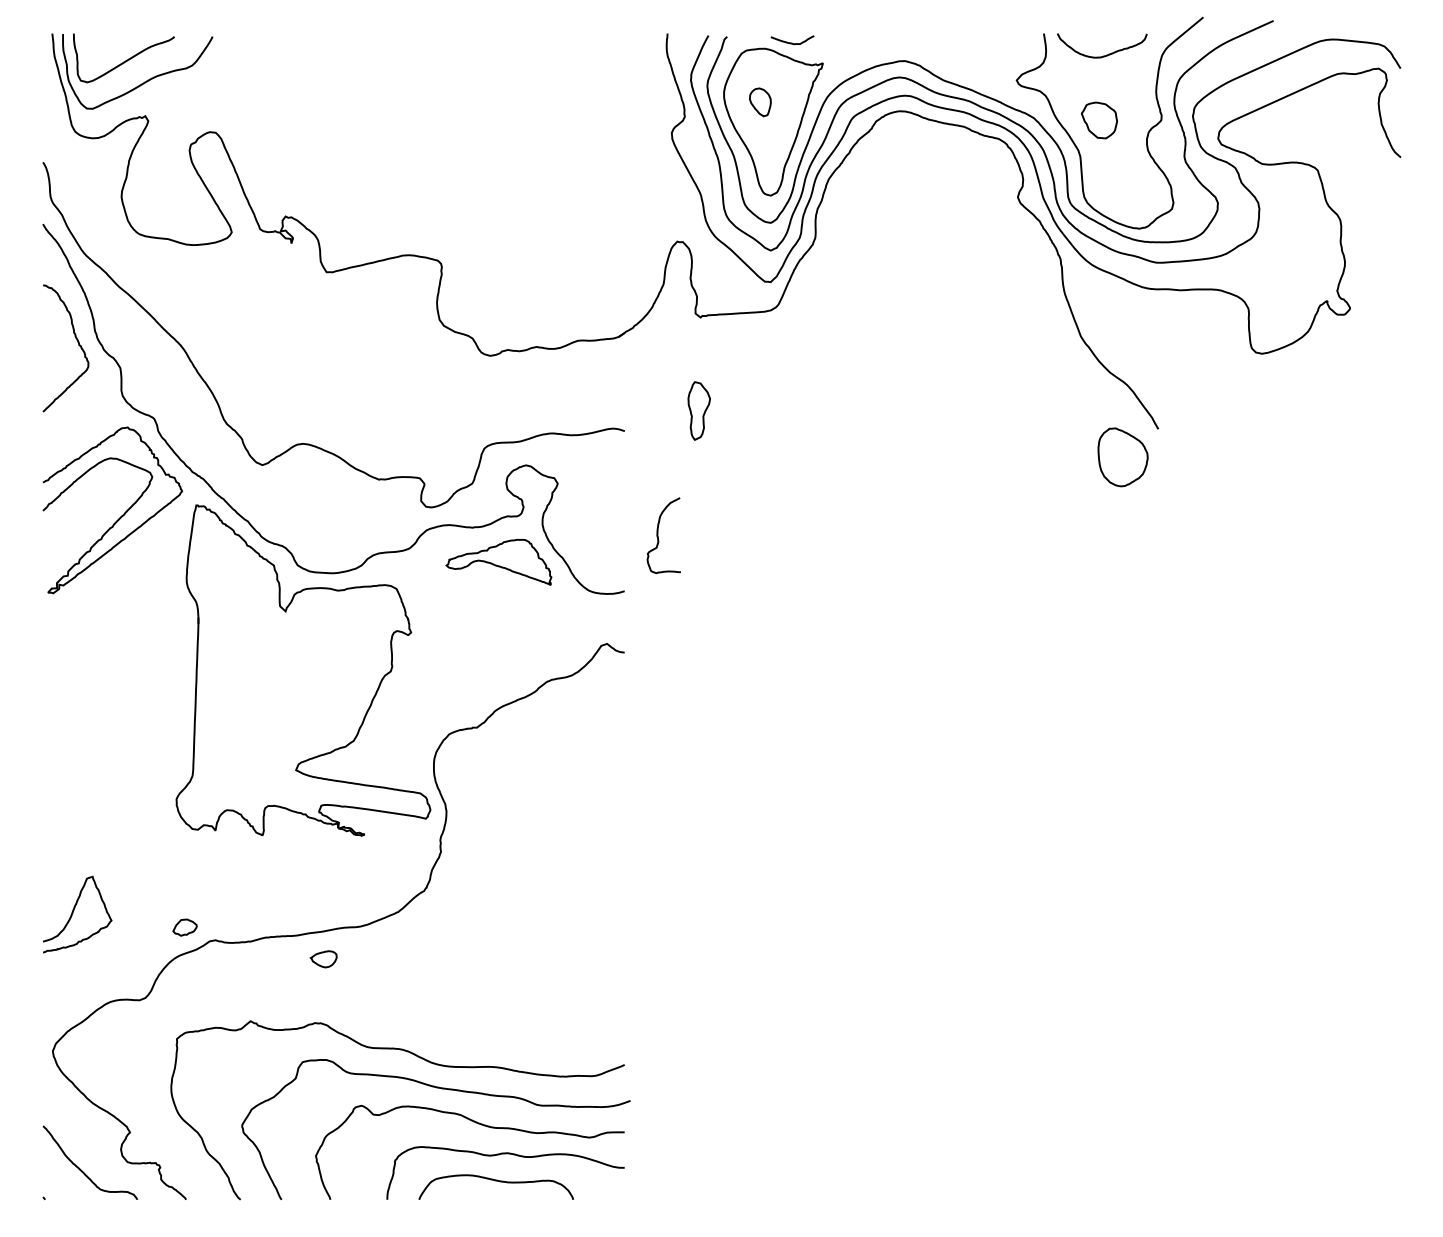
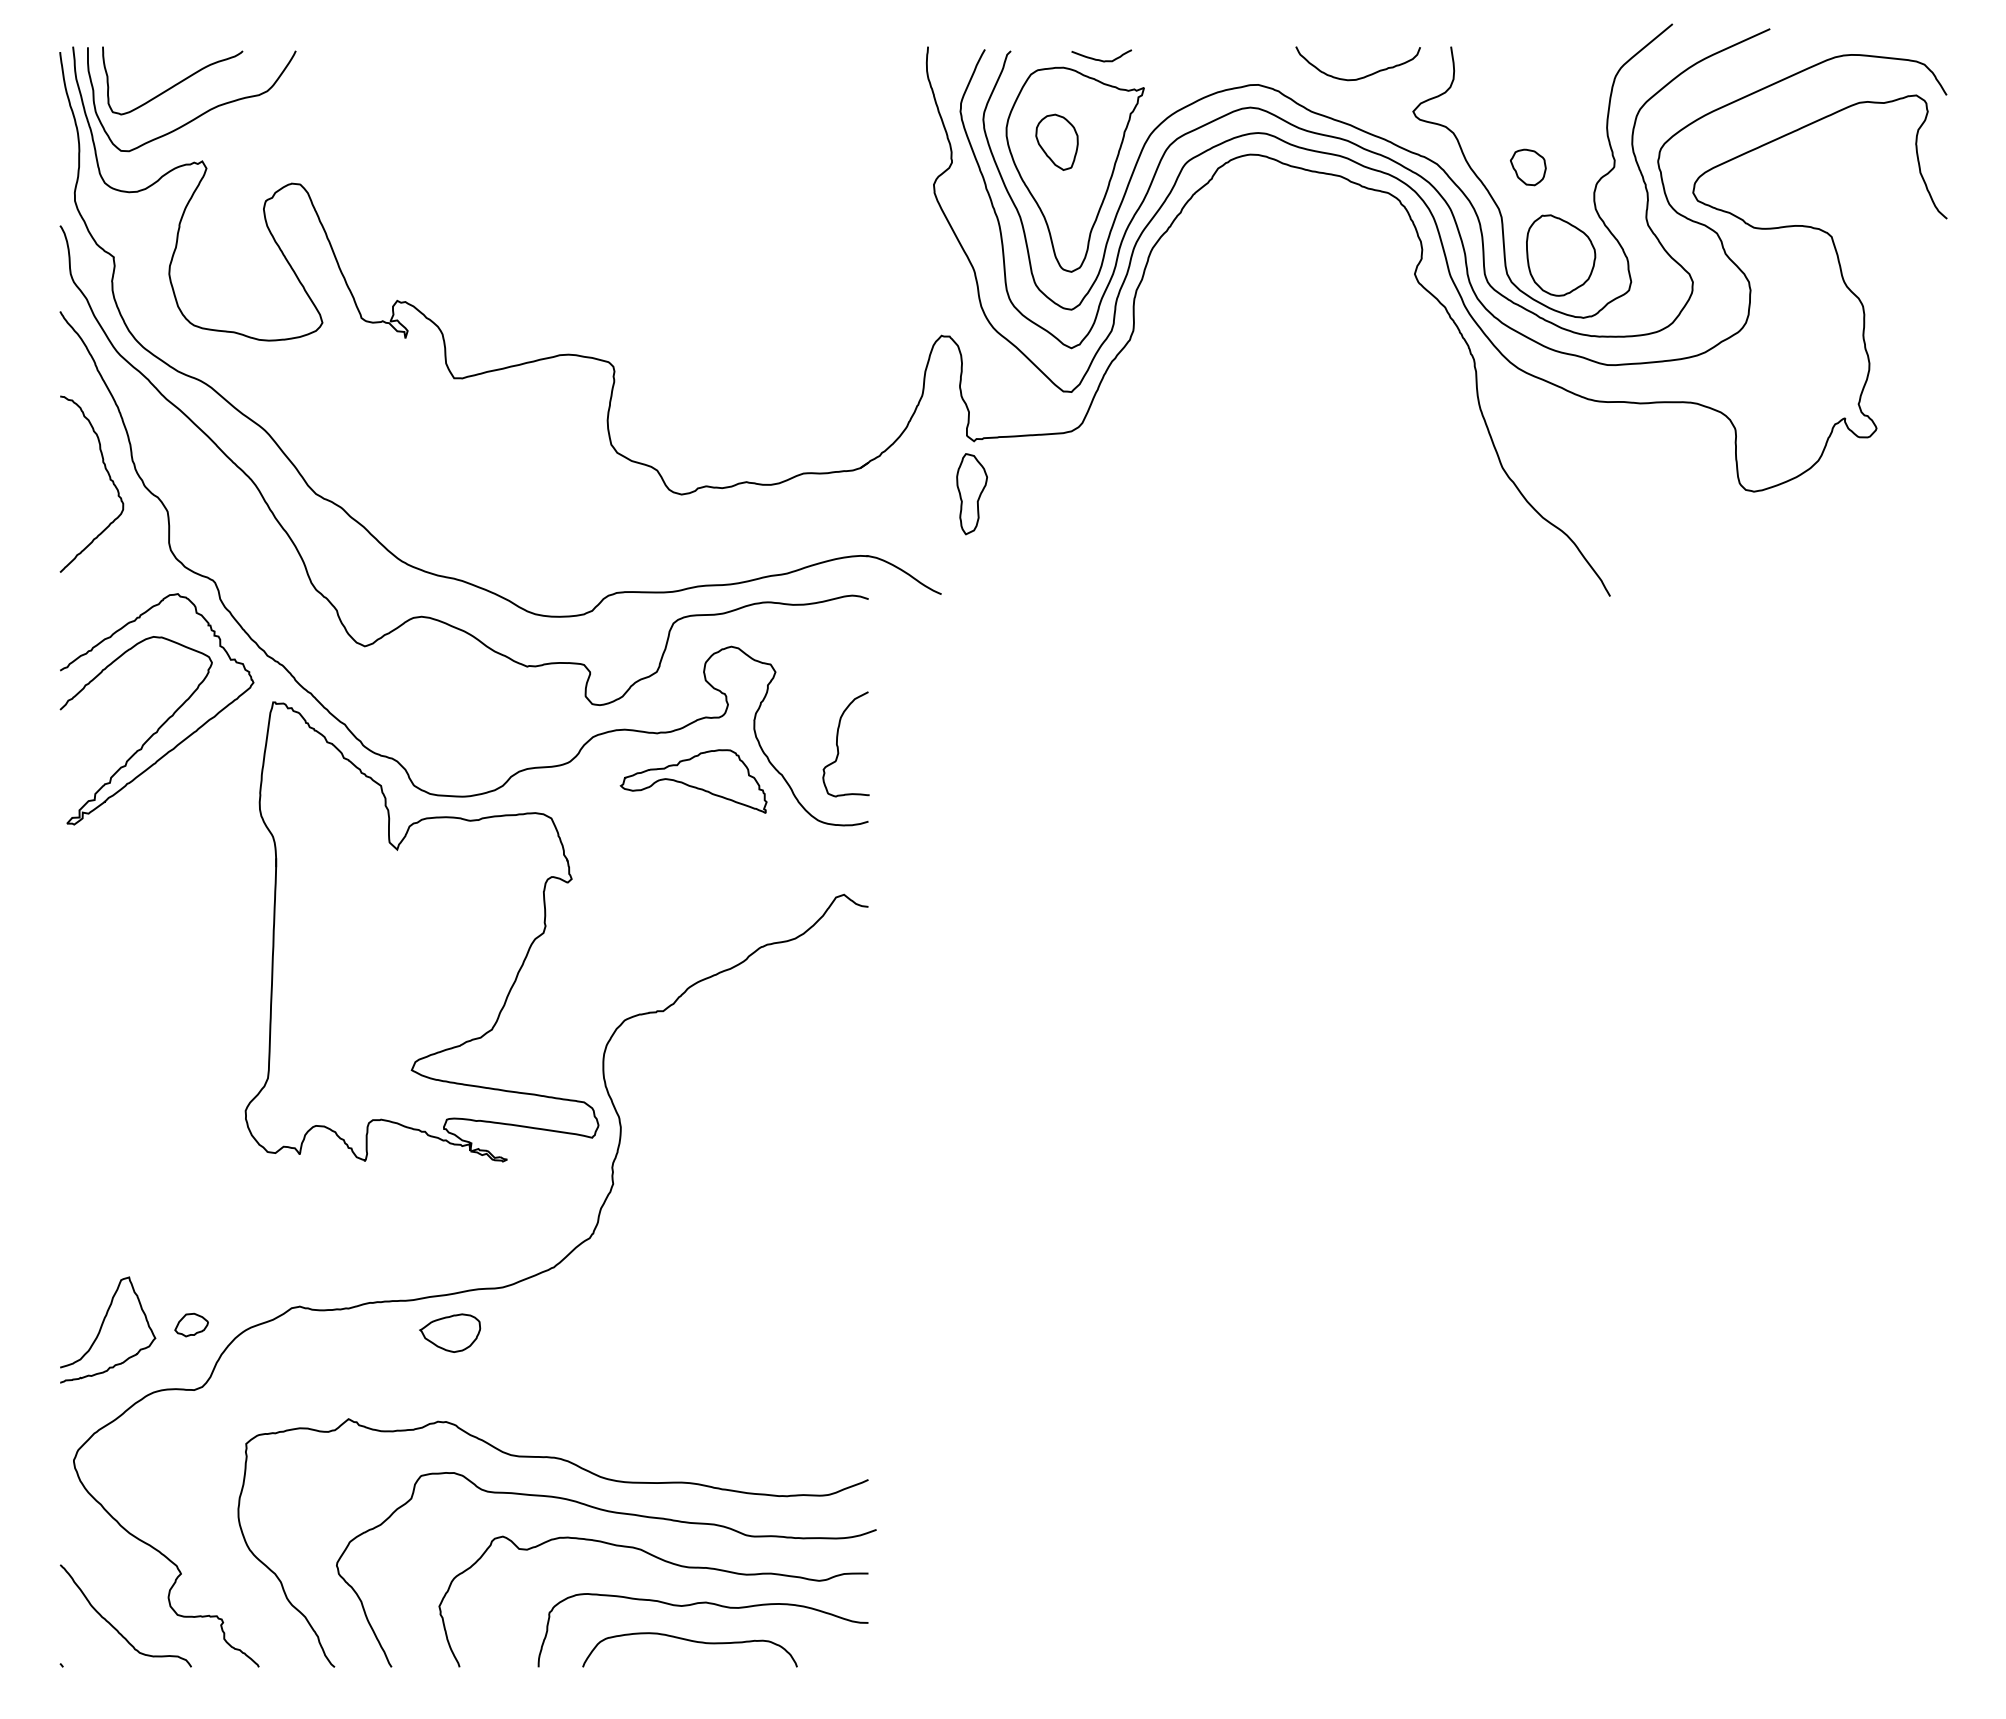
curve: (1103, 55) -> (1359, 77), moved
part: (759, 101) -> (1056, 141), size x1.43
part: (1099, 120) -> (1528, 167), size x0.71
part: (245, 364) -> (341, 506), added
part: (698, 411) -> (971, 494), moved
part: (1123, 457) -> (1561, 255), moved
curve: (658, 536) -> (838, 745), moved
curve: (73, 912) -> (102, 1327), moved
part: (185, 927) -> (191, 1324), moved
part: (323, 958) -> (450, 1332), size x1.67

